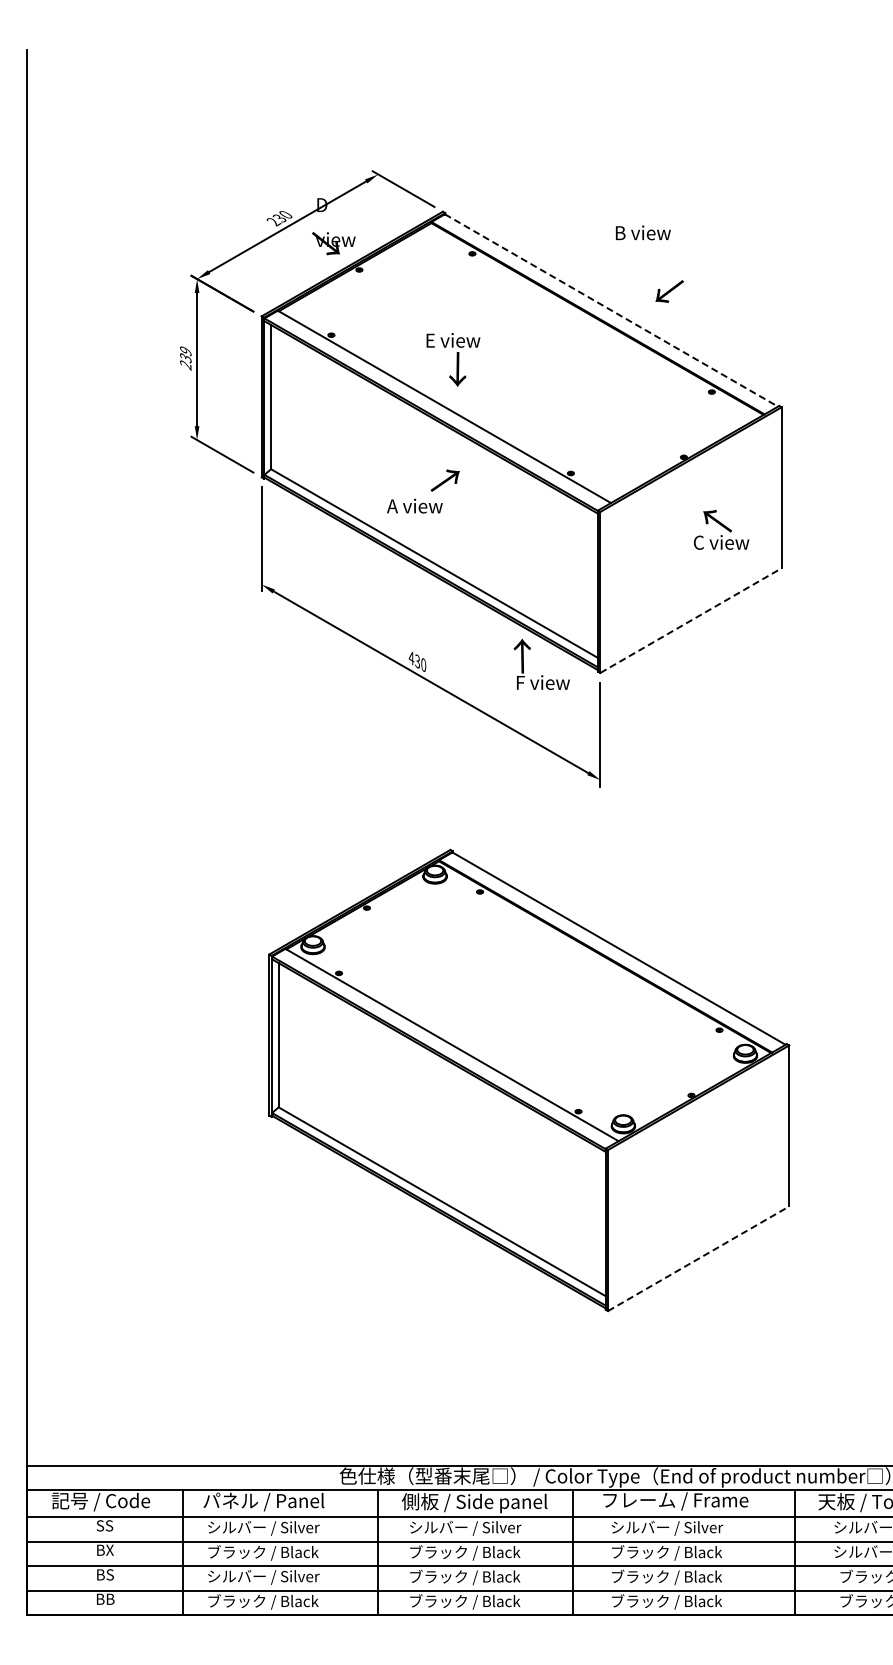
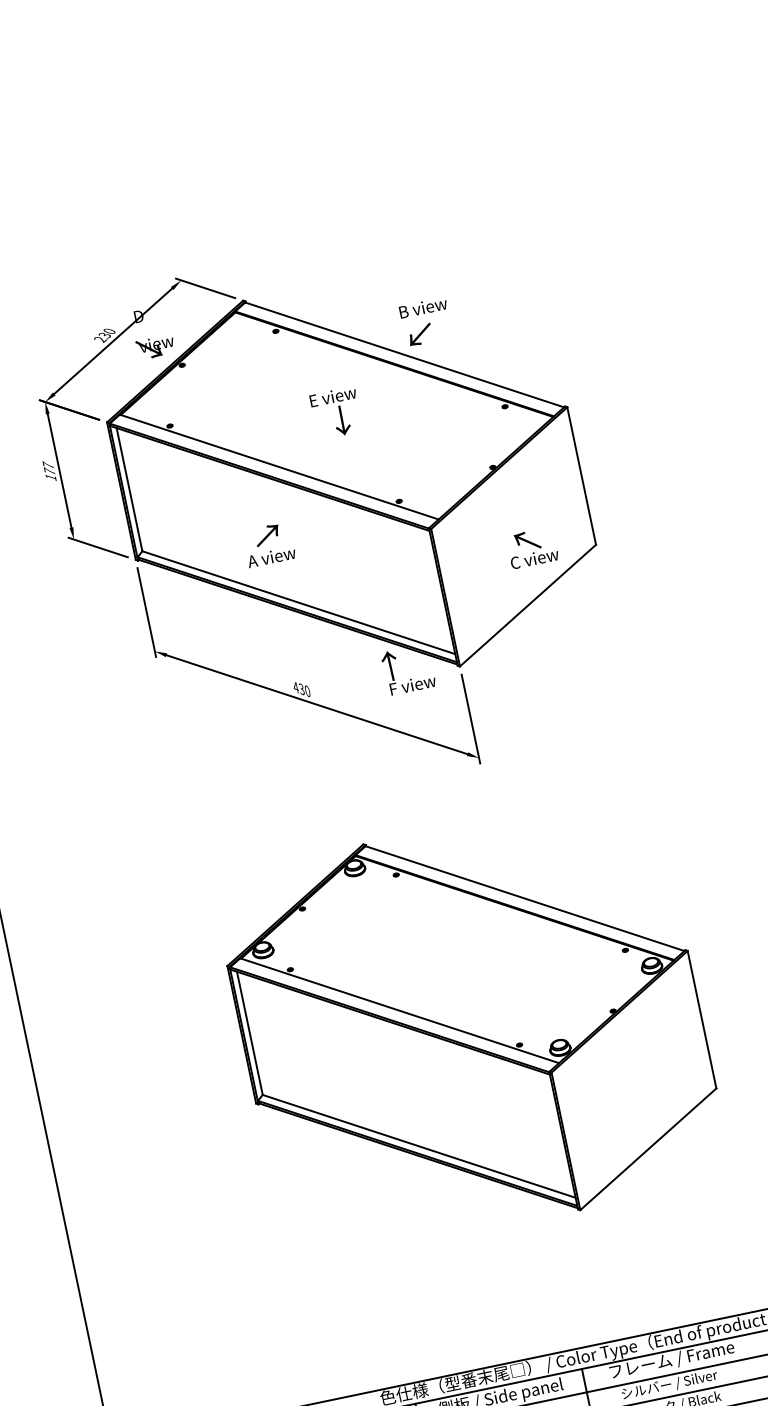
text: (643, 232) -> (423, 307), moved
text: (669, 291) -> (420, 334), moved
line: (611, 310) -> (404, 354), dashed -> solid
text: (185, 357) -> (49, 471), 239 -> 177
text: (453, 359) -> (336, 412), moved
text: (444, 480) -> (266, 535), moved
text: (721, 529) -> (532, 547), moved
line: (691, 620) -> (528, 605), dashed -> solid
line: (698, 1258) -> (648, 1149), dashed -> solid

